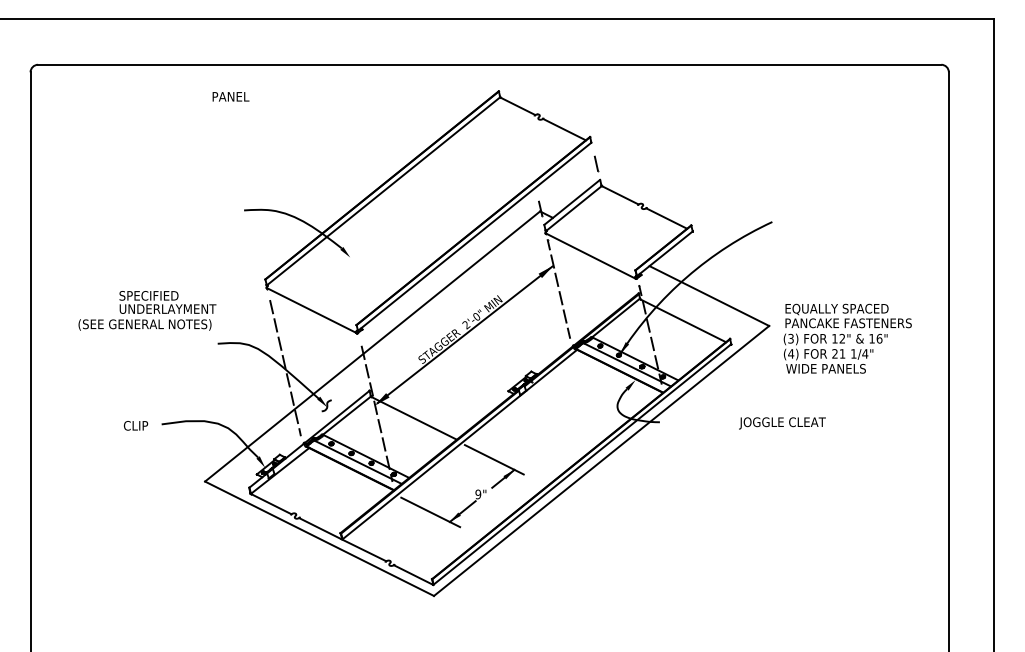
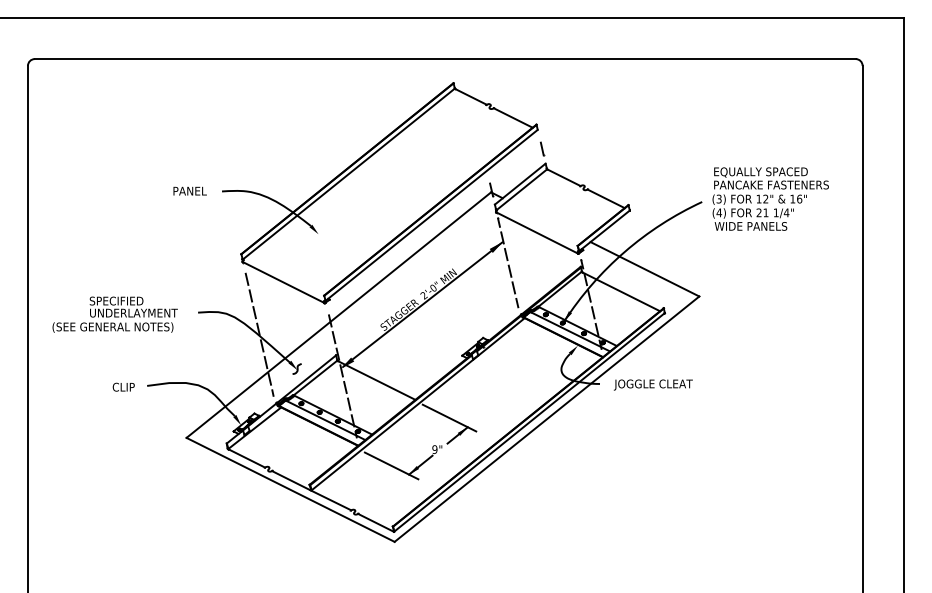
text: (230, 96) -> (189, 190), moved
text: (146, 310) -> (114, 314), moved
text: (847, 338) -> (770, 198), moved
text: (781, 422) -> (652, 384), moved

